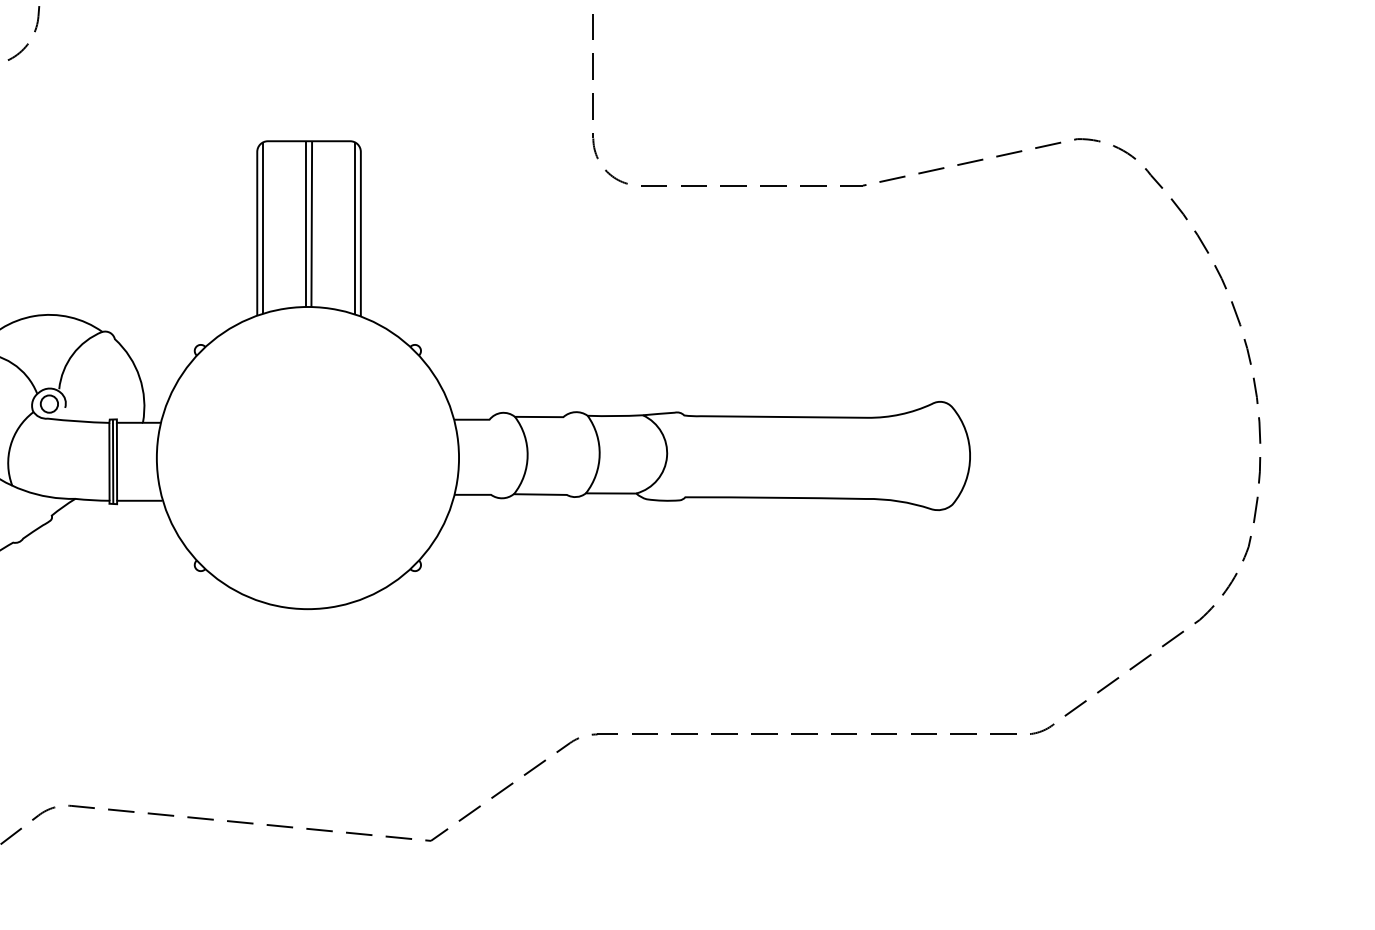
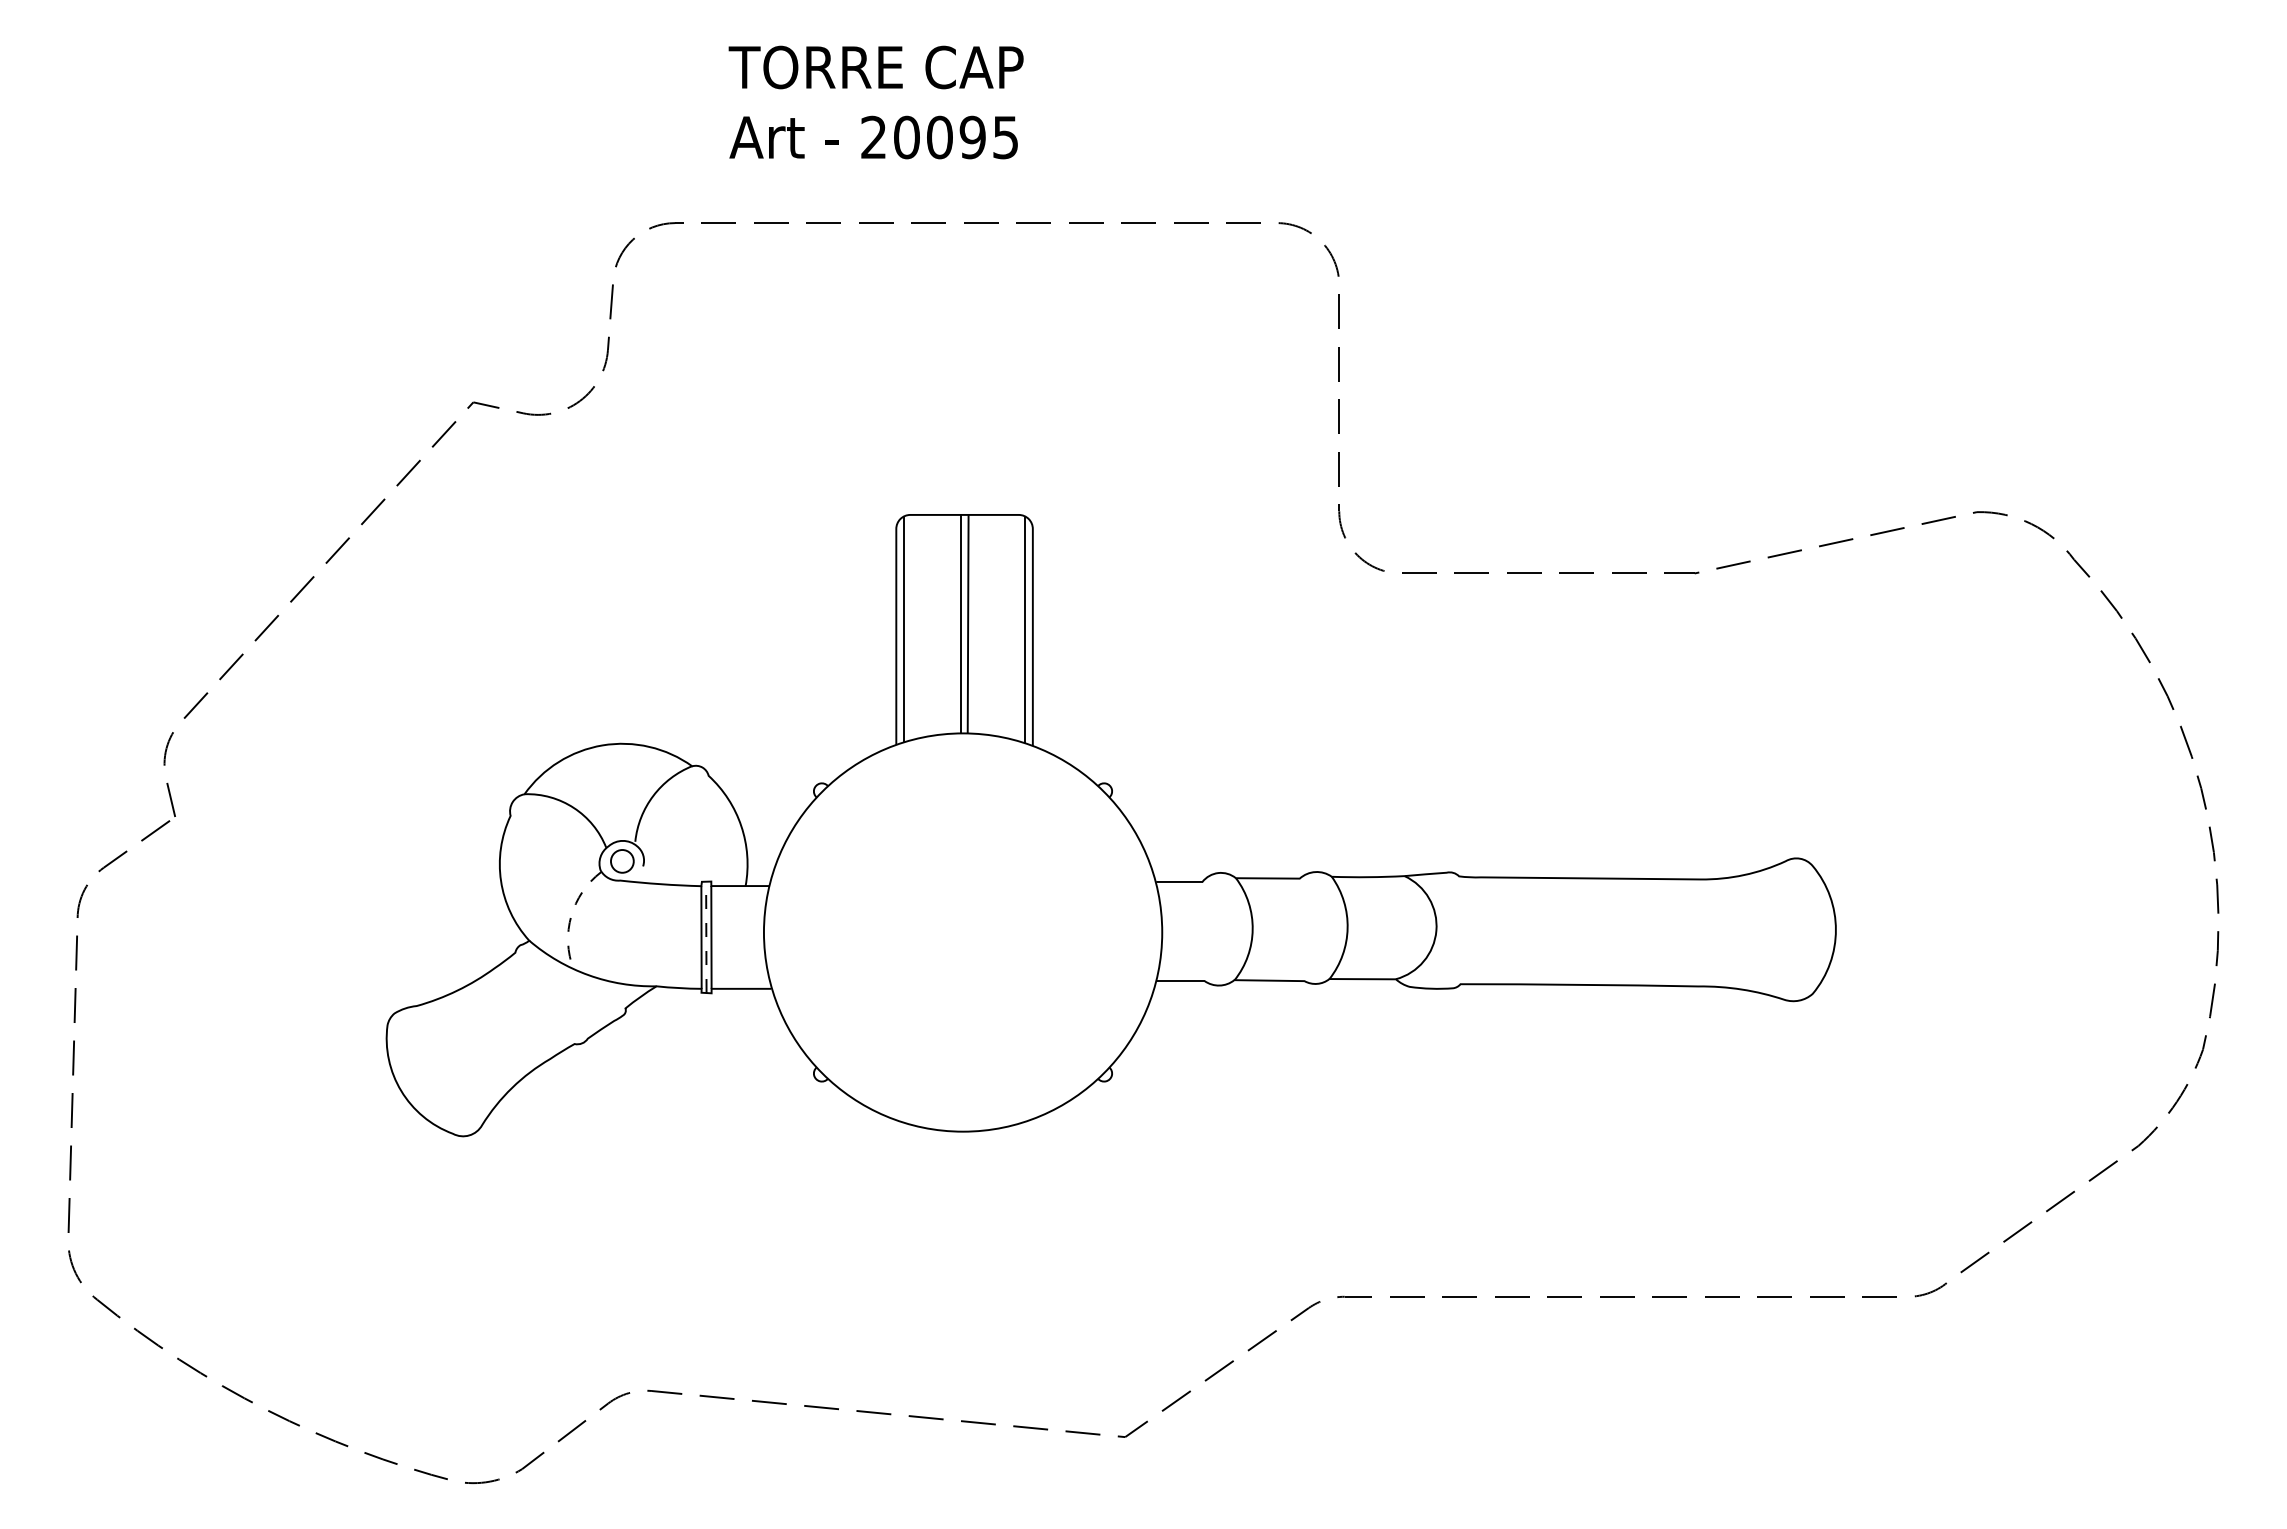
arc: (10, 445) -> (571, 916), solid -> dashed
line: (113, 461) -> (706, 937), solid -> dashed

